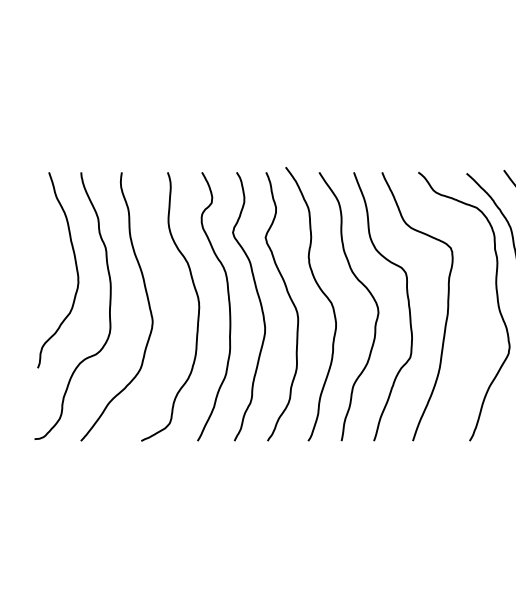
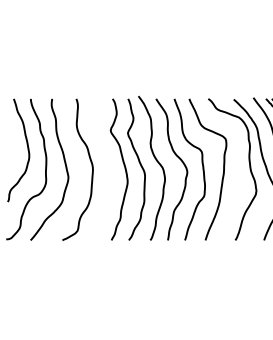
curve: (226, 300) -> (107, 166), removed

